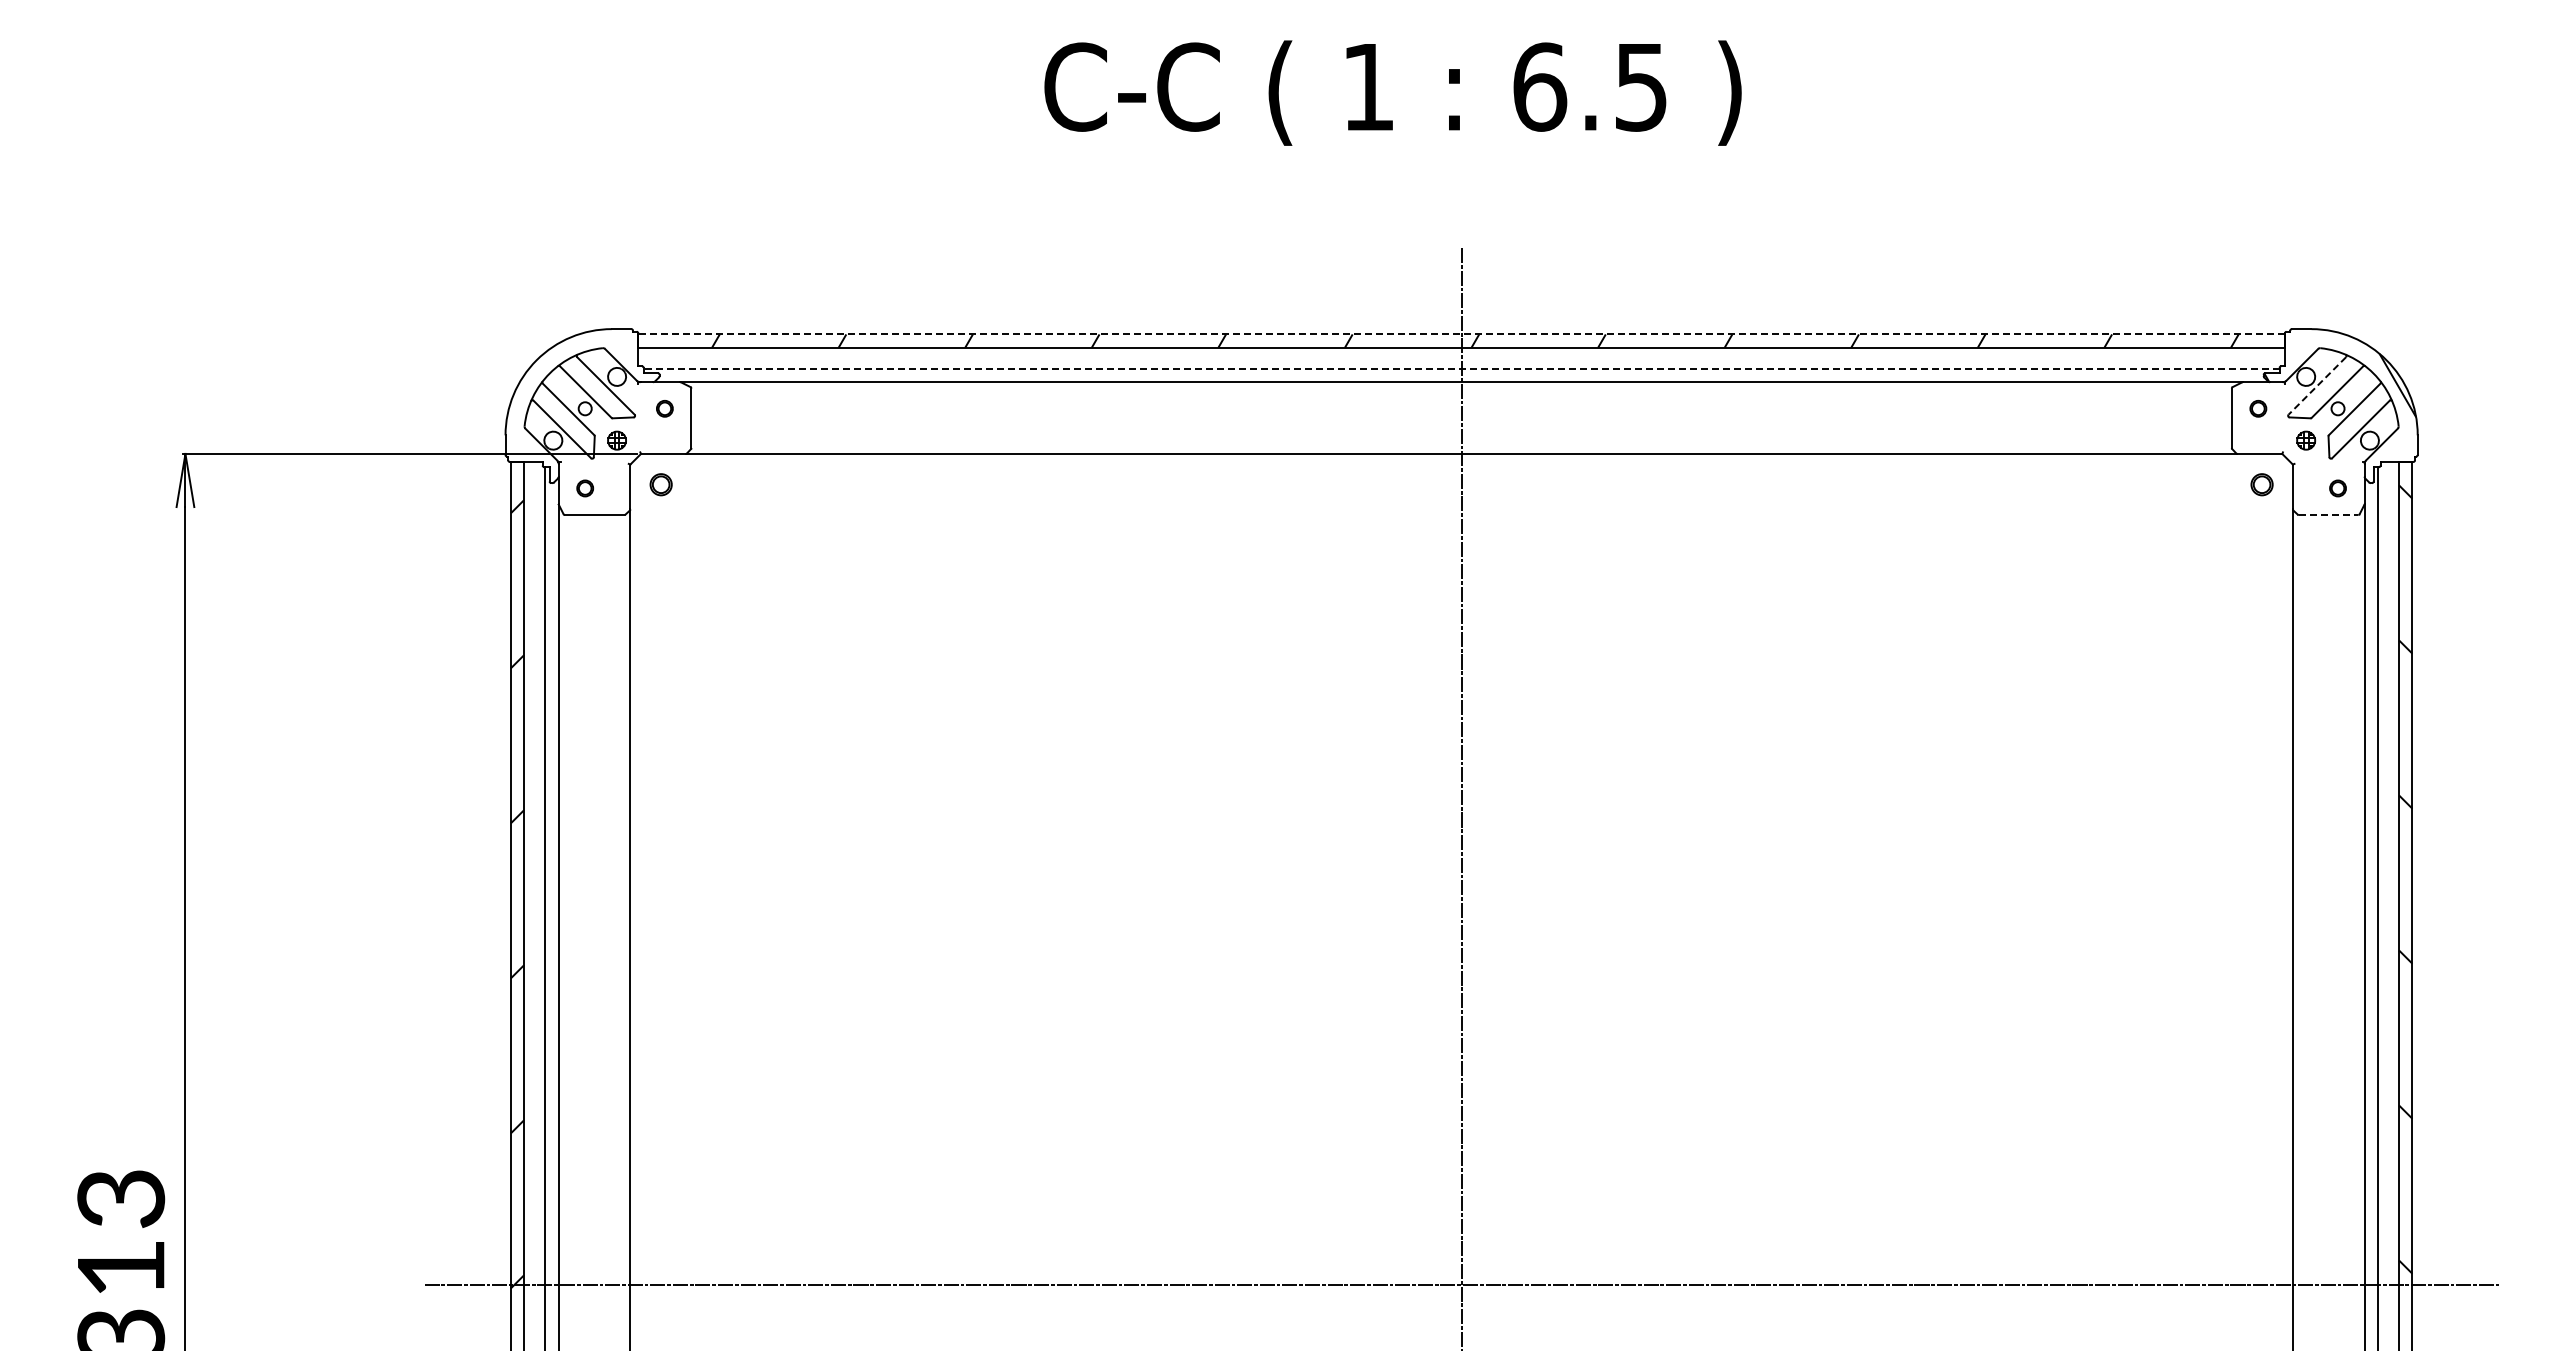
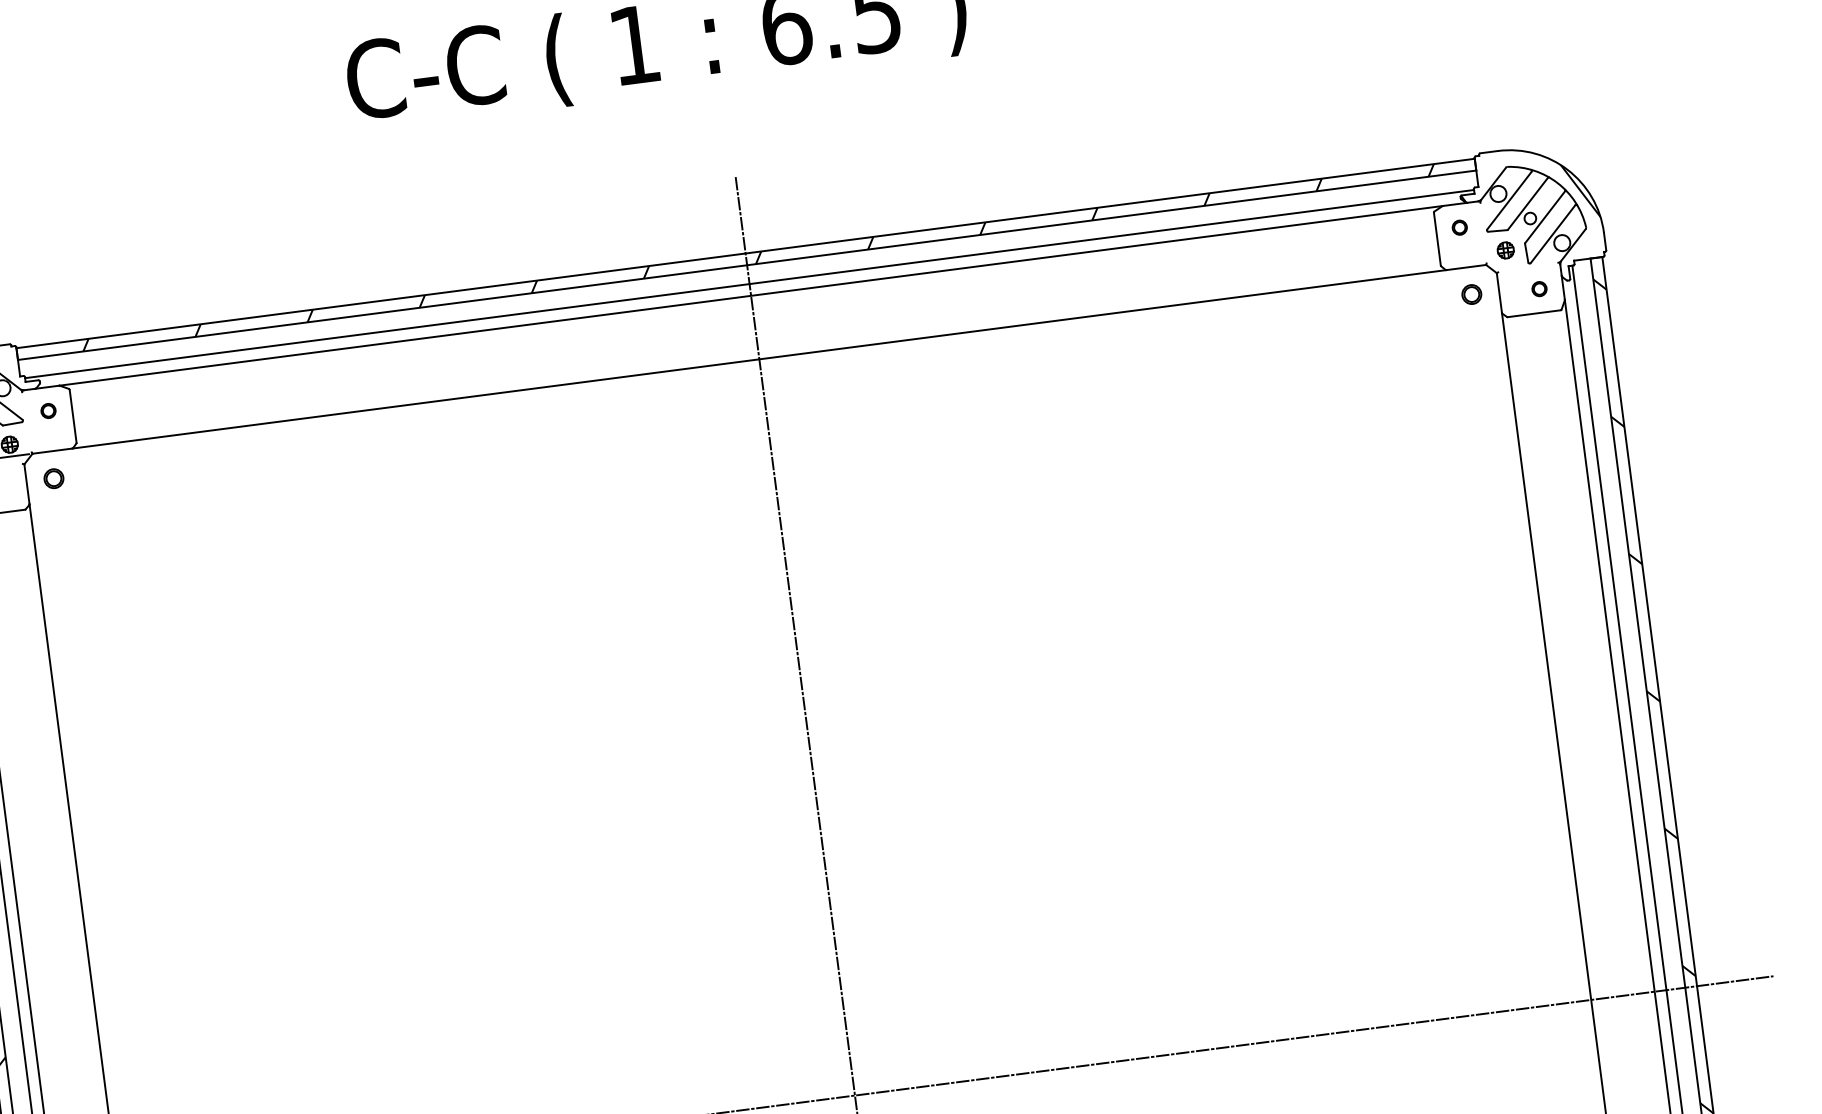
line: (1461, 334) -> (745, 253), dashed -> solid
line: (1461, 368) -> (749, 283), dashed -> solid
line: (2317, 385) -> (1509, 200), dashed -> solid
line: (2328, 515) -> (1534, 314), dashed -> solid

